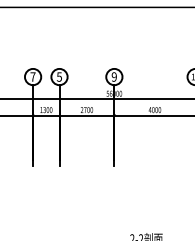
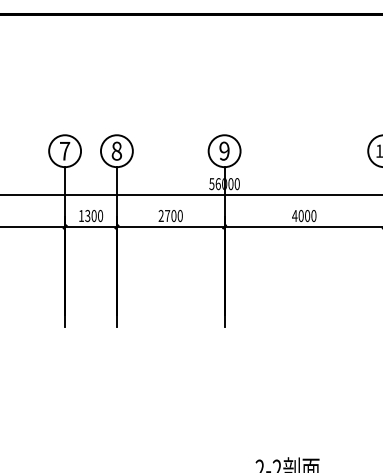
text: (59, 76) -> (116, 150), 5 -> 8

